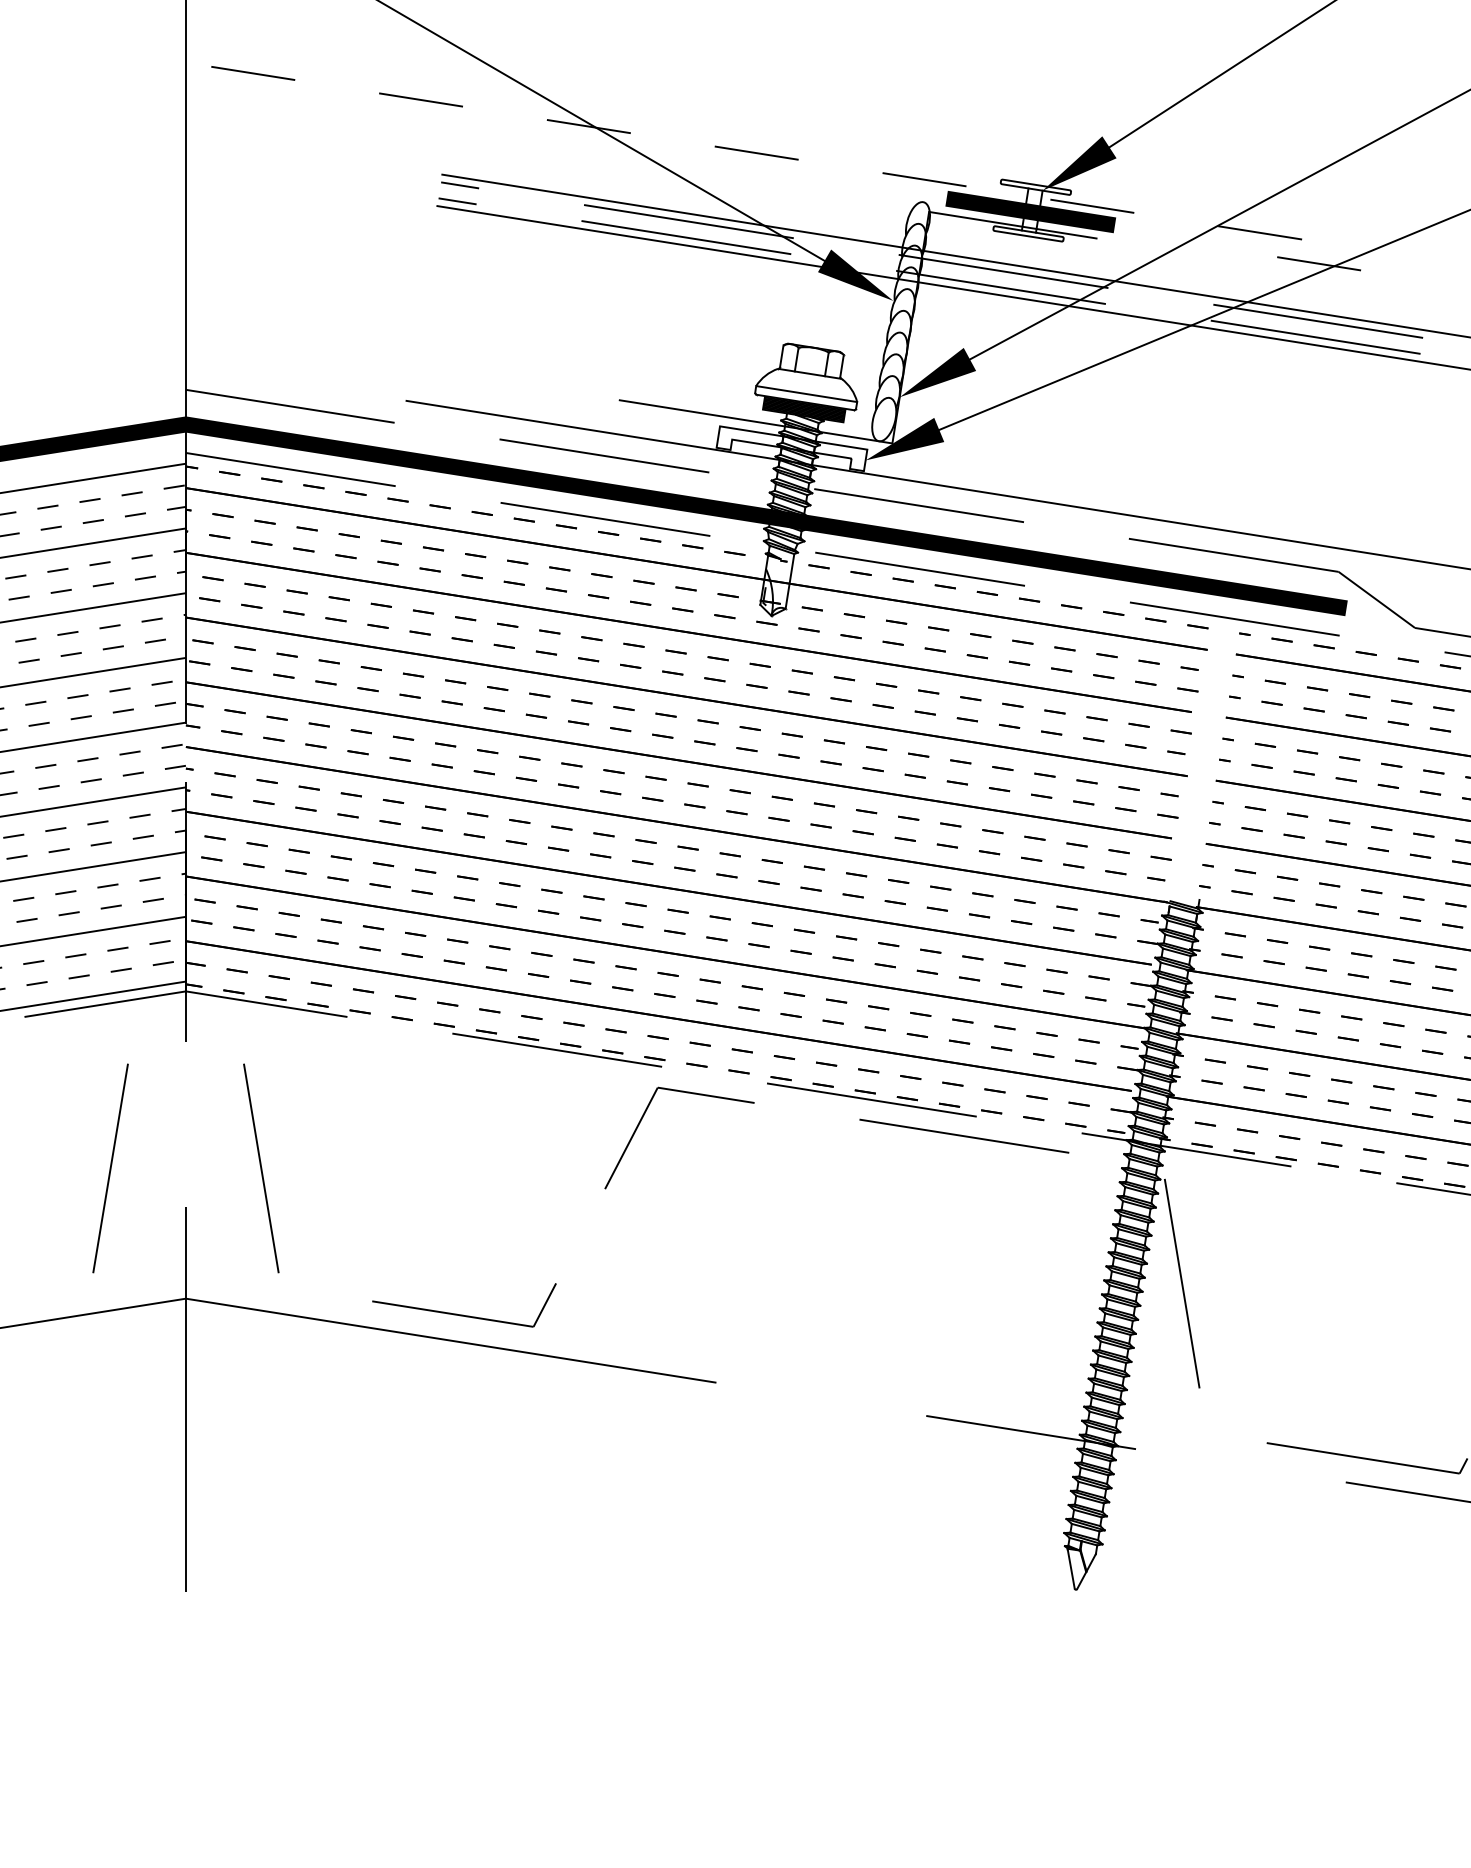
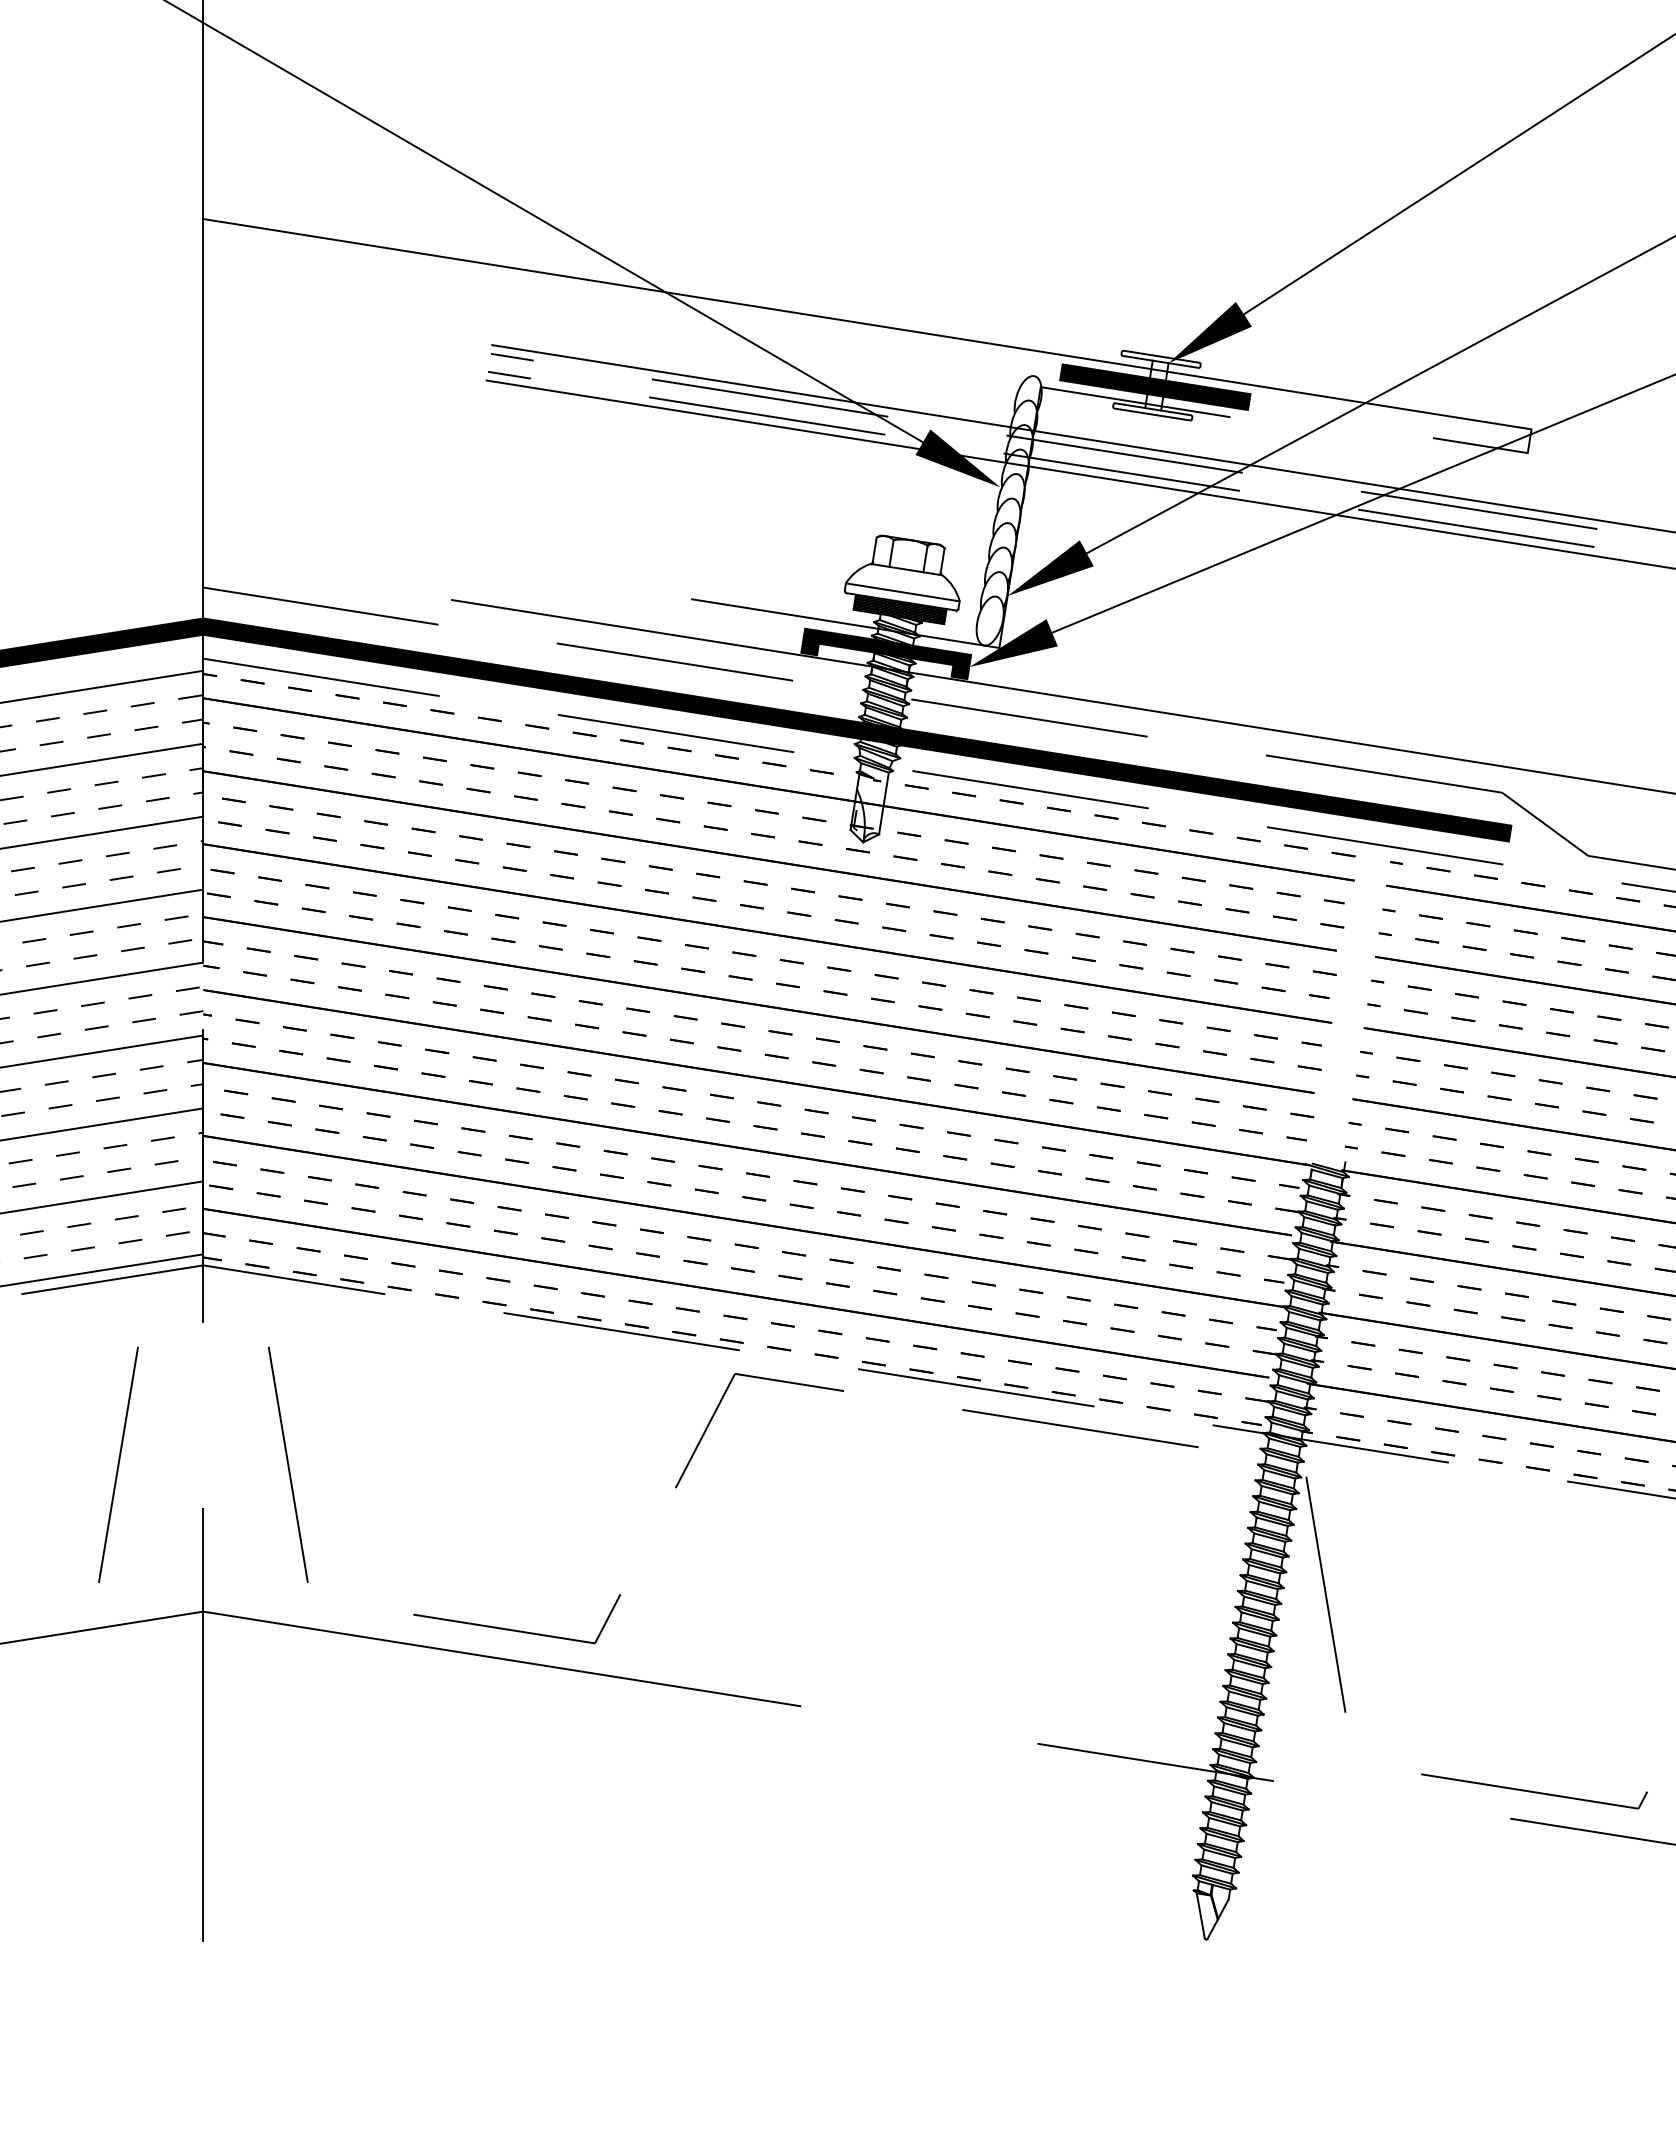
line: (829, 164) -> (928, 333), dashed -> solid
fill: (792, 448) -> (886, 653), added

